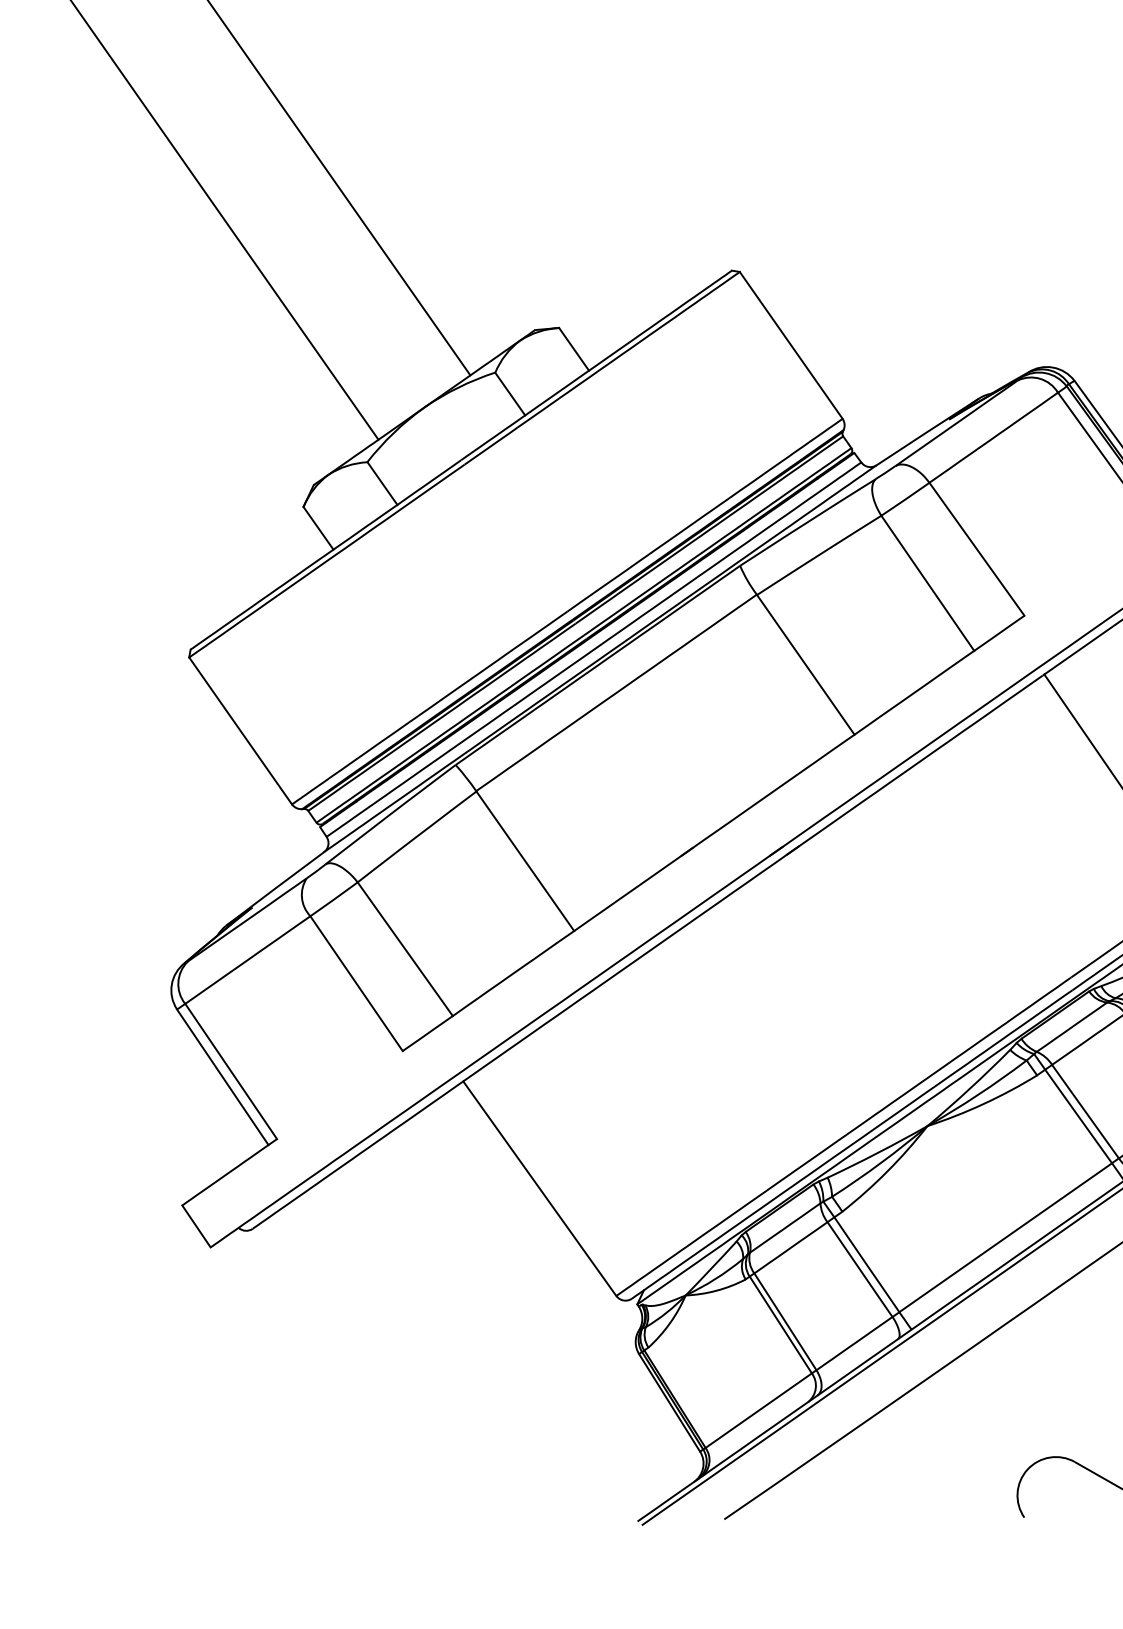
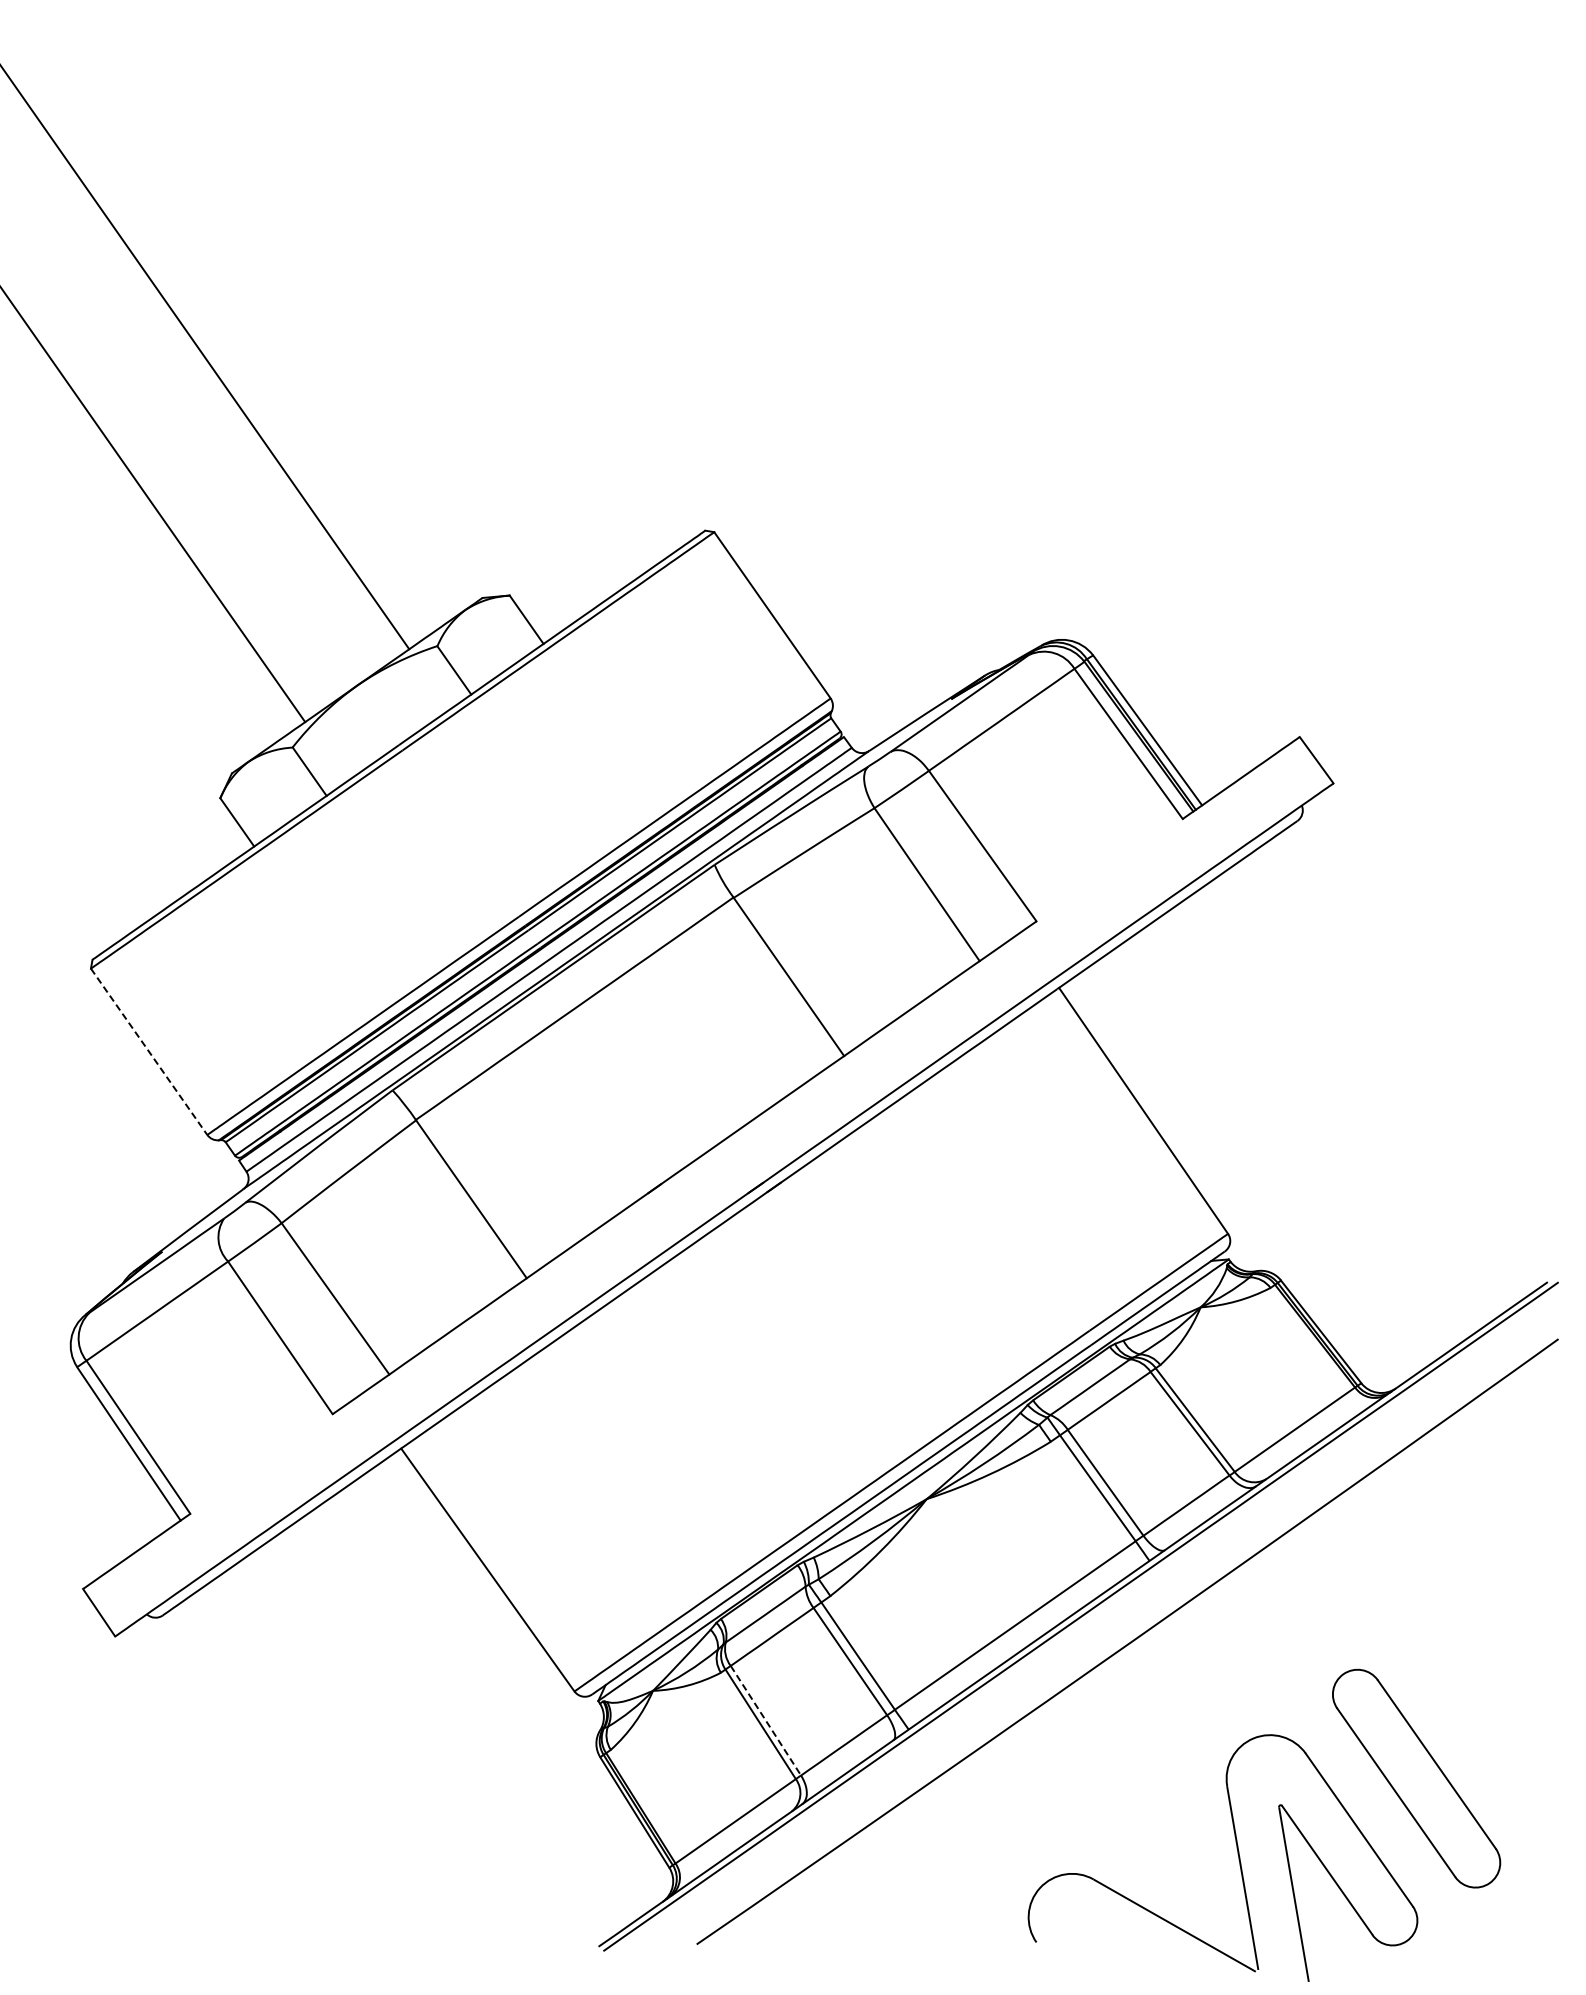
line: (240, 730) -> (149, 1051), solid -> dashed
line: (785, 1321) -> (765, 1720), solid -> dashed

